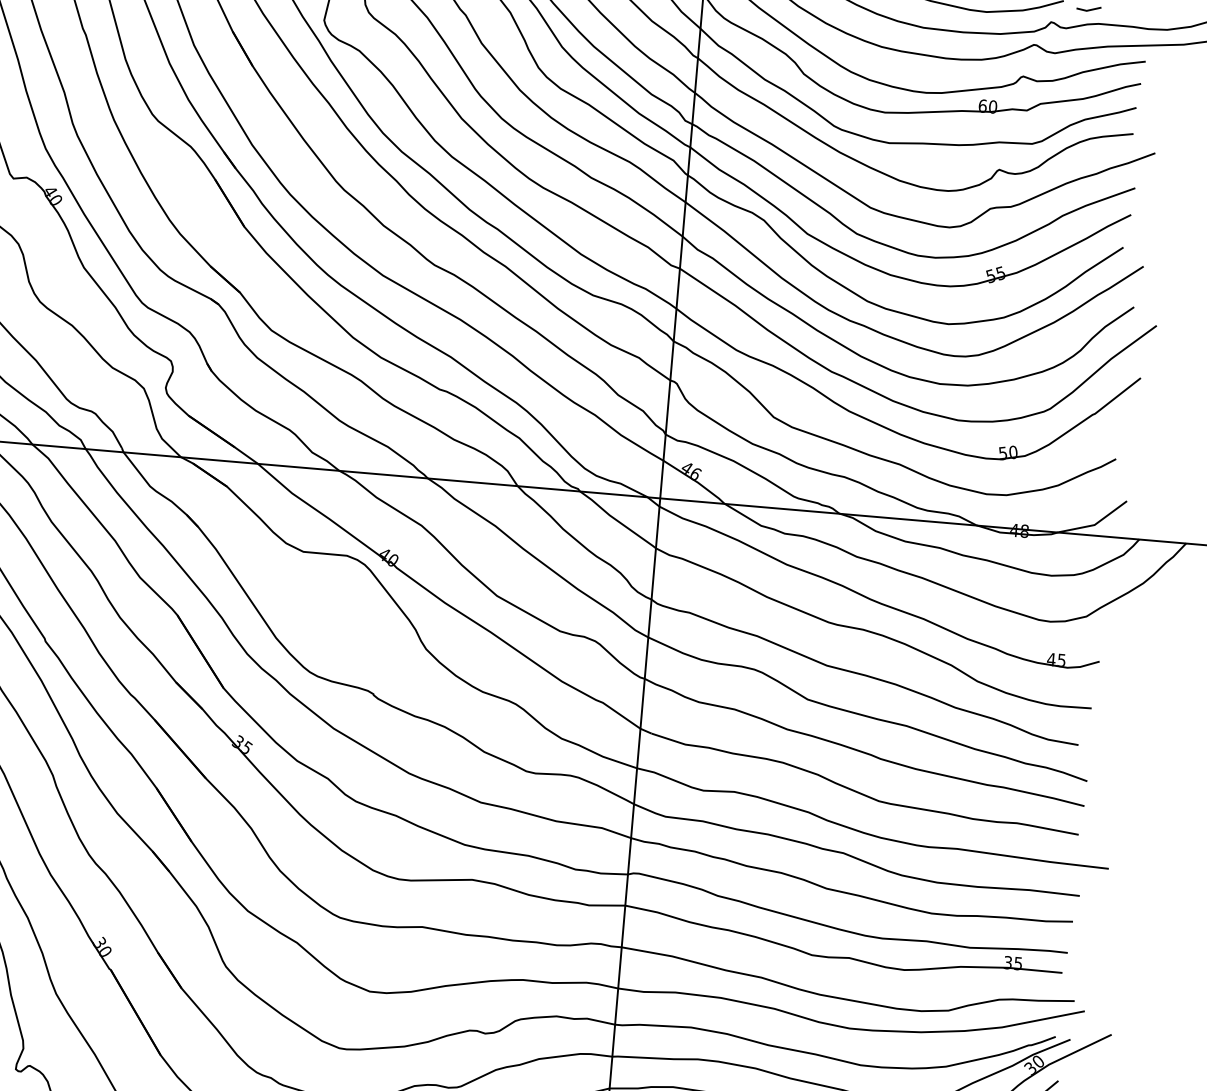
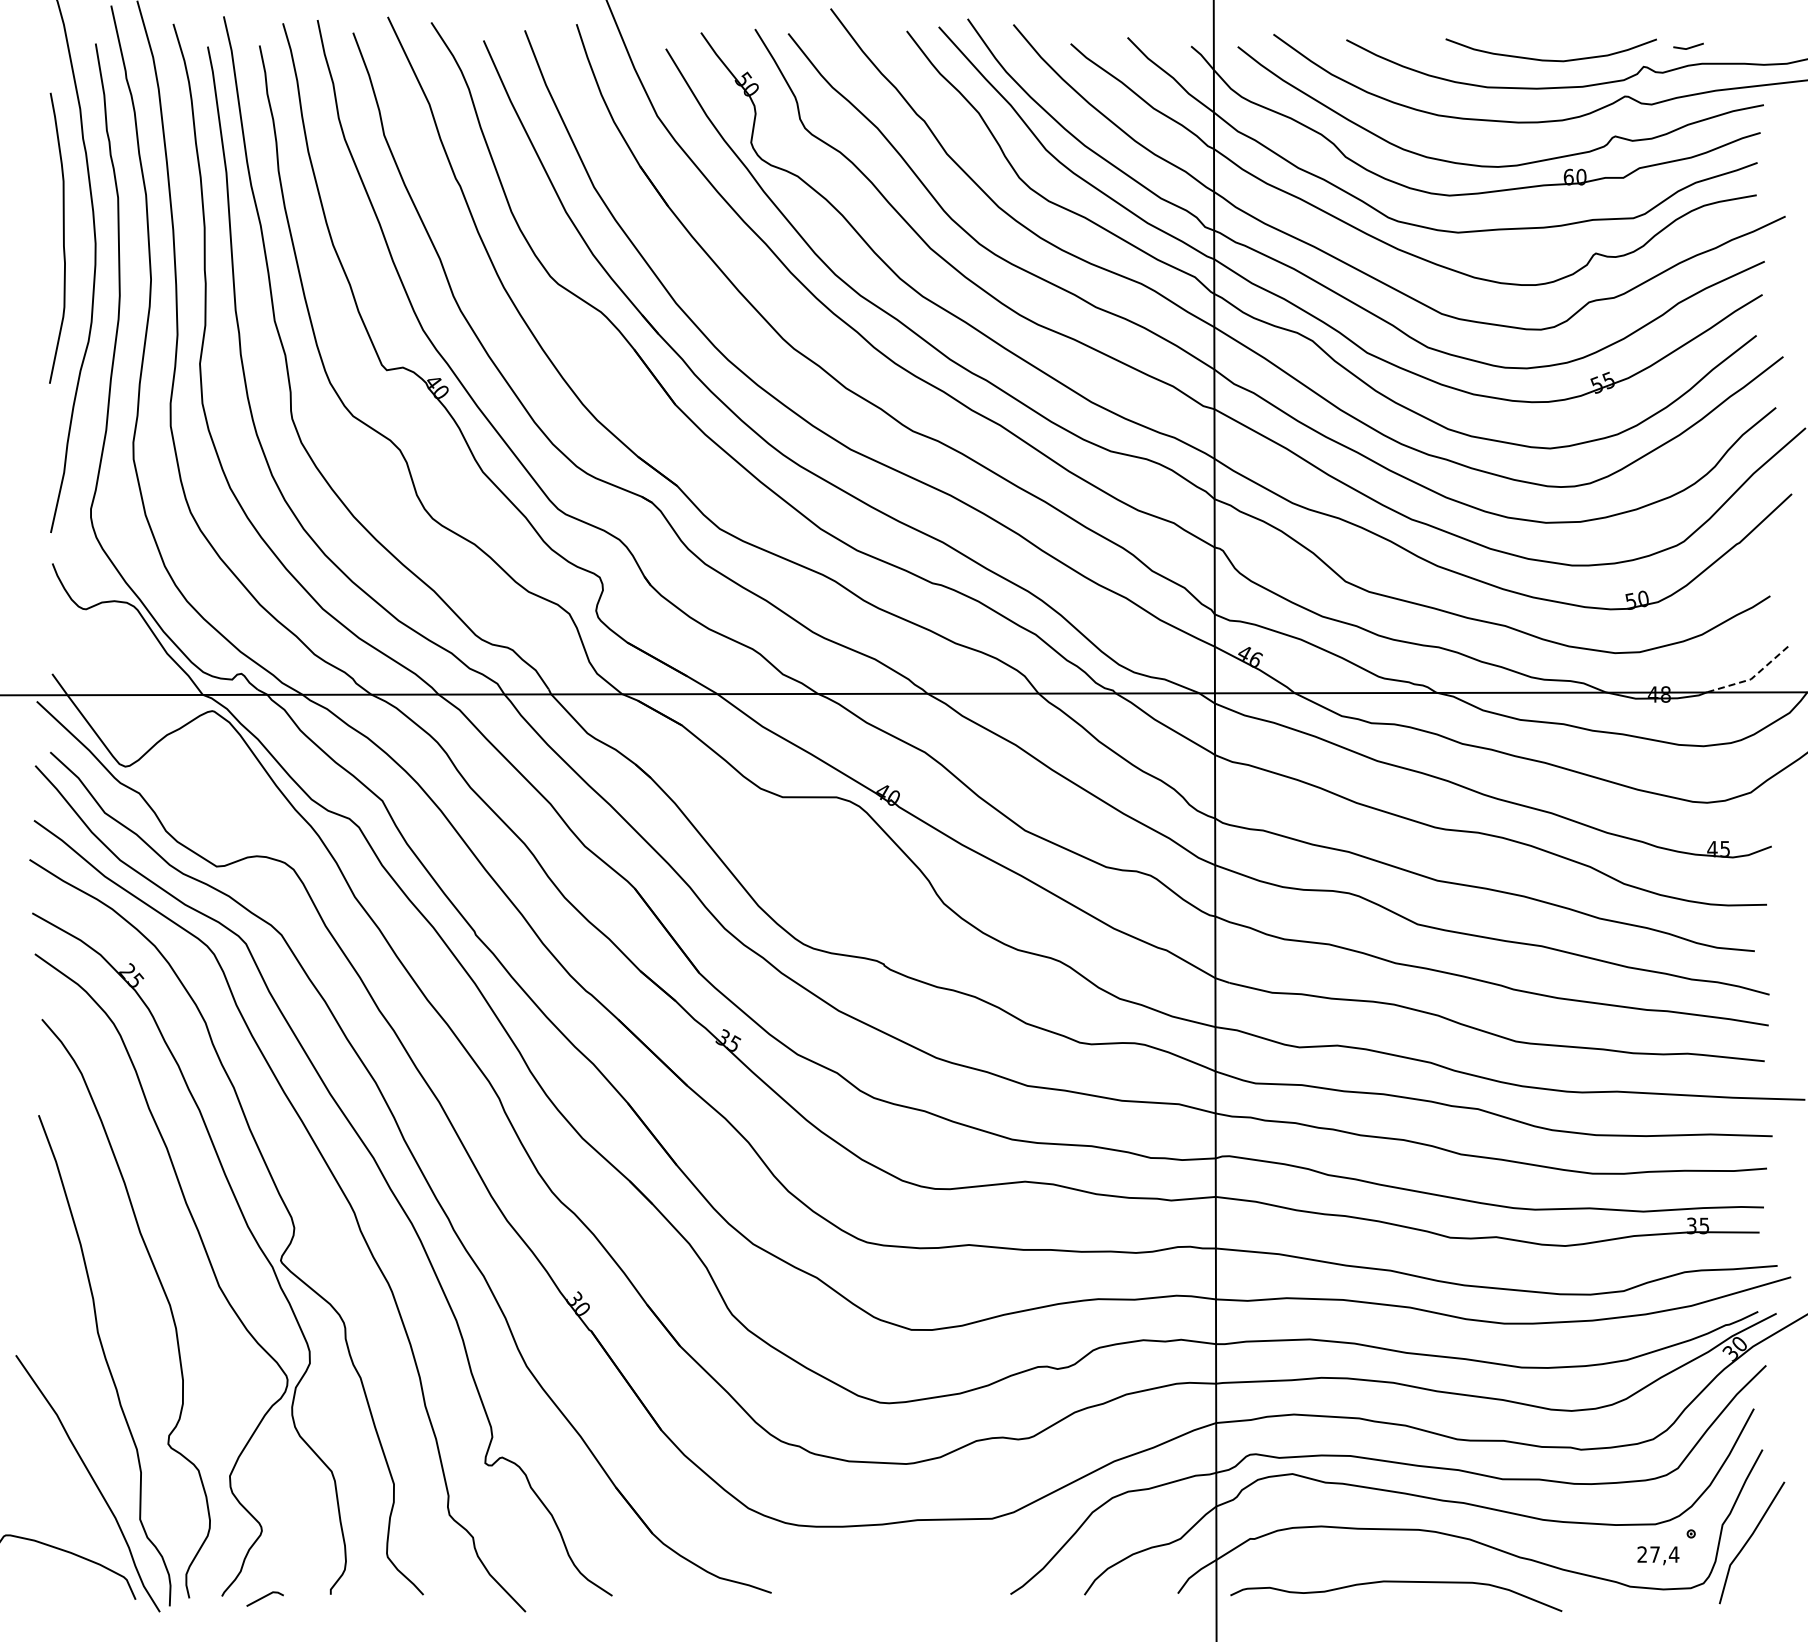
line: (1095, 524) -> (1751, 678), solid -> dashed

